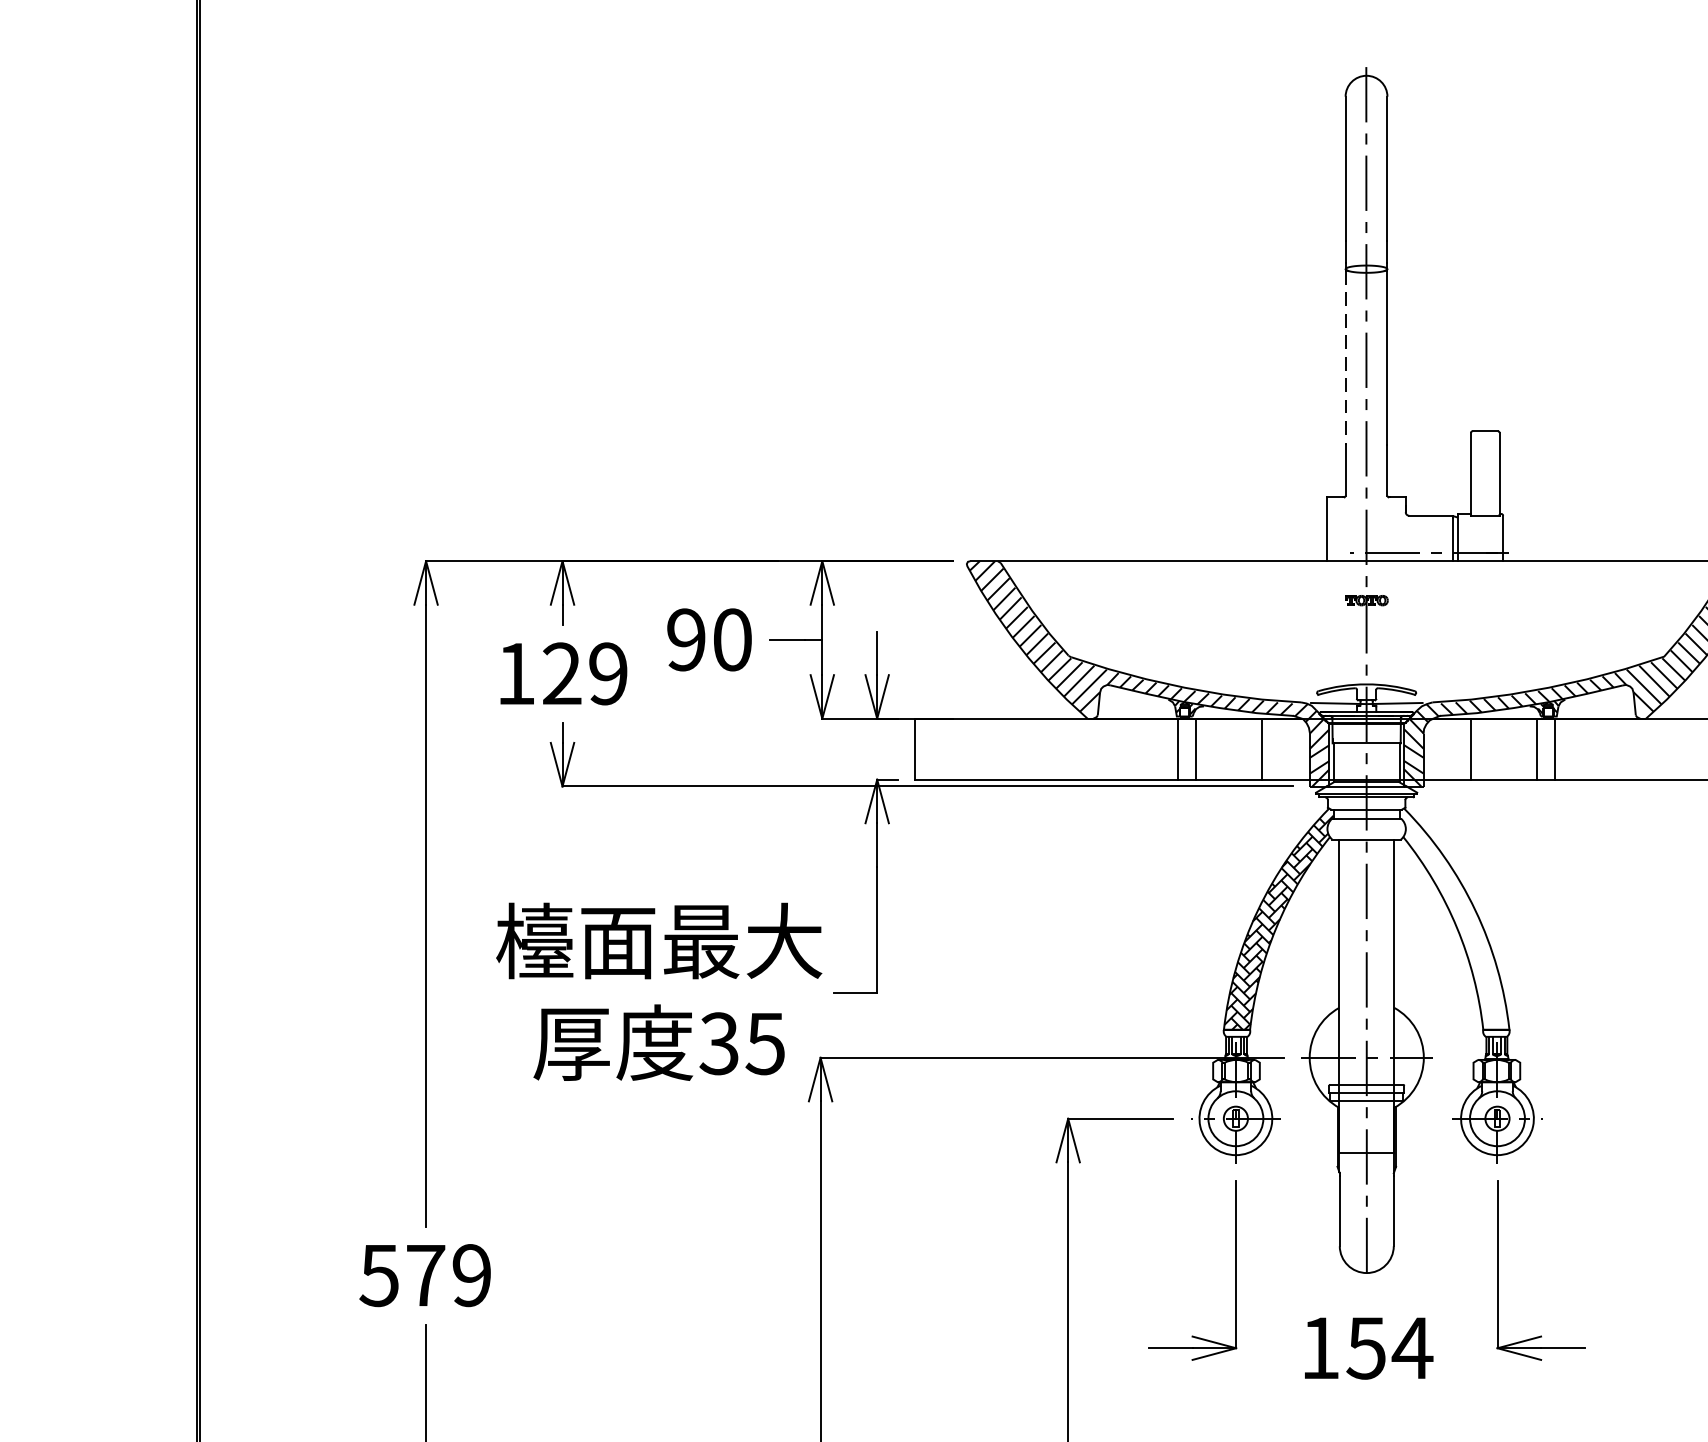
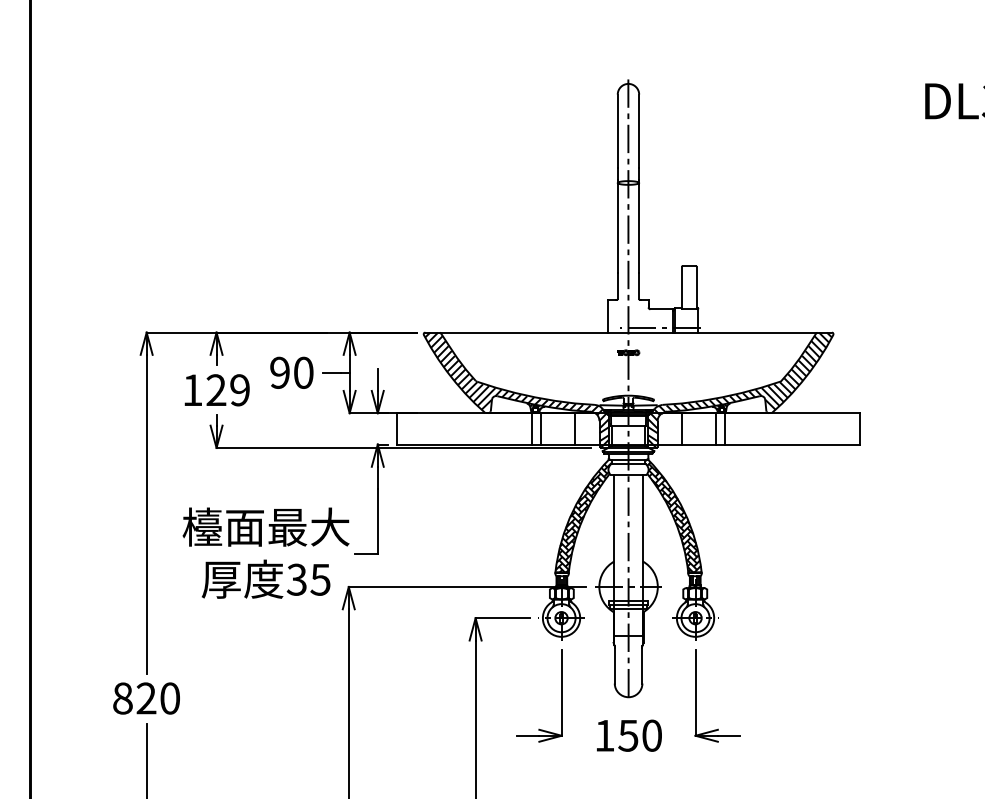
line: (1345, 358) -> (617, 228), dashed -> solid
hatch: (1454, 918) -> (673, 515), added
text: (423, 1275) -> (145, 698), 579 -> 820
text: (1411, 1347) -> (651, 735), 154 -> 150

